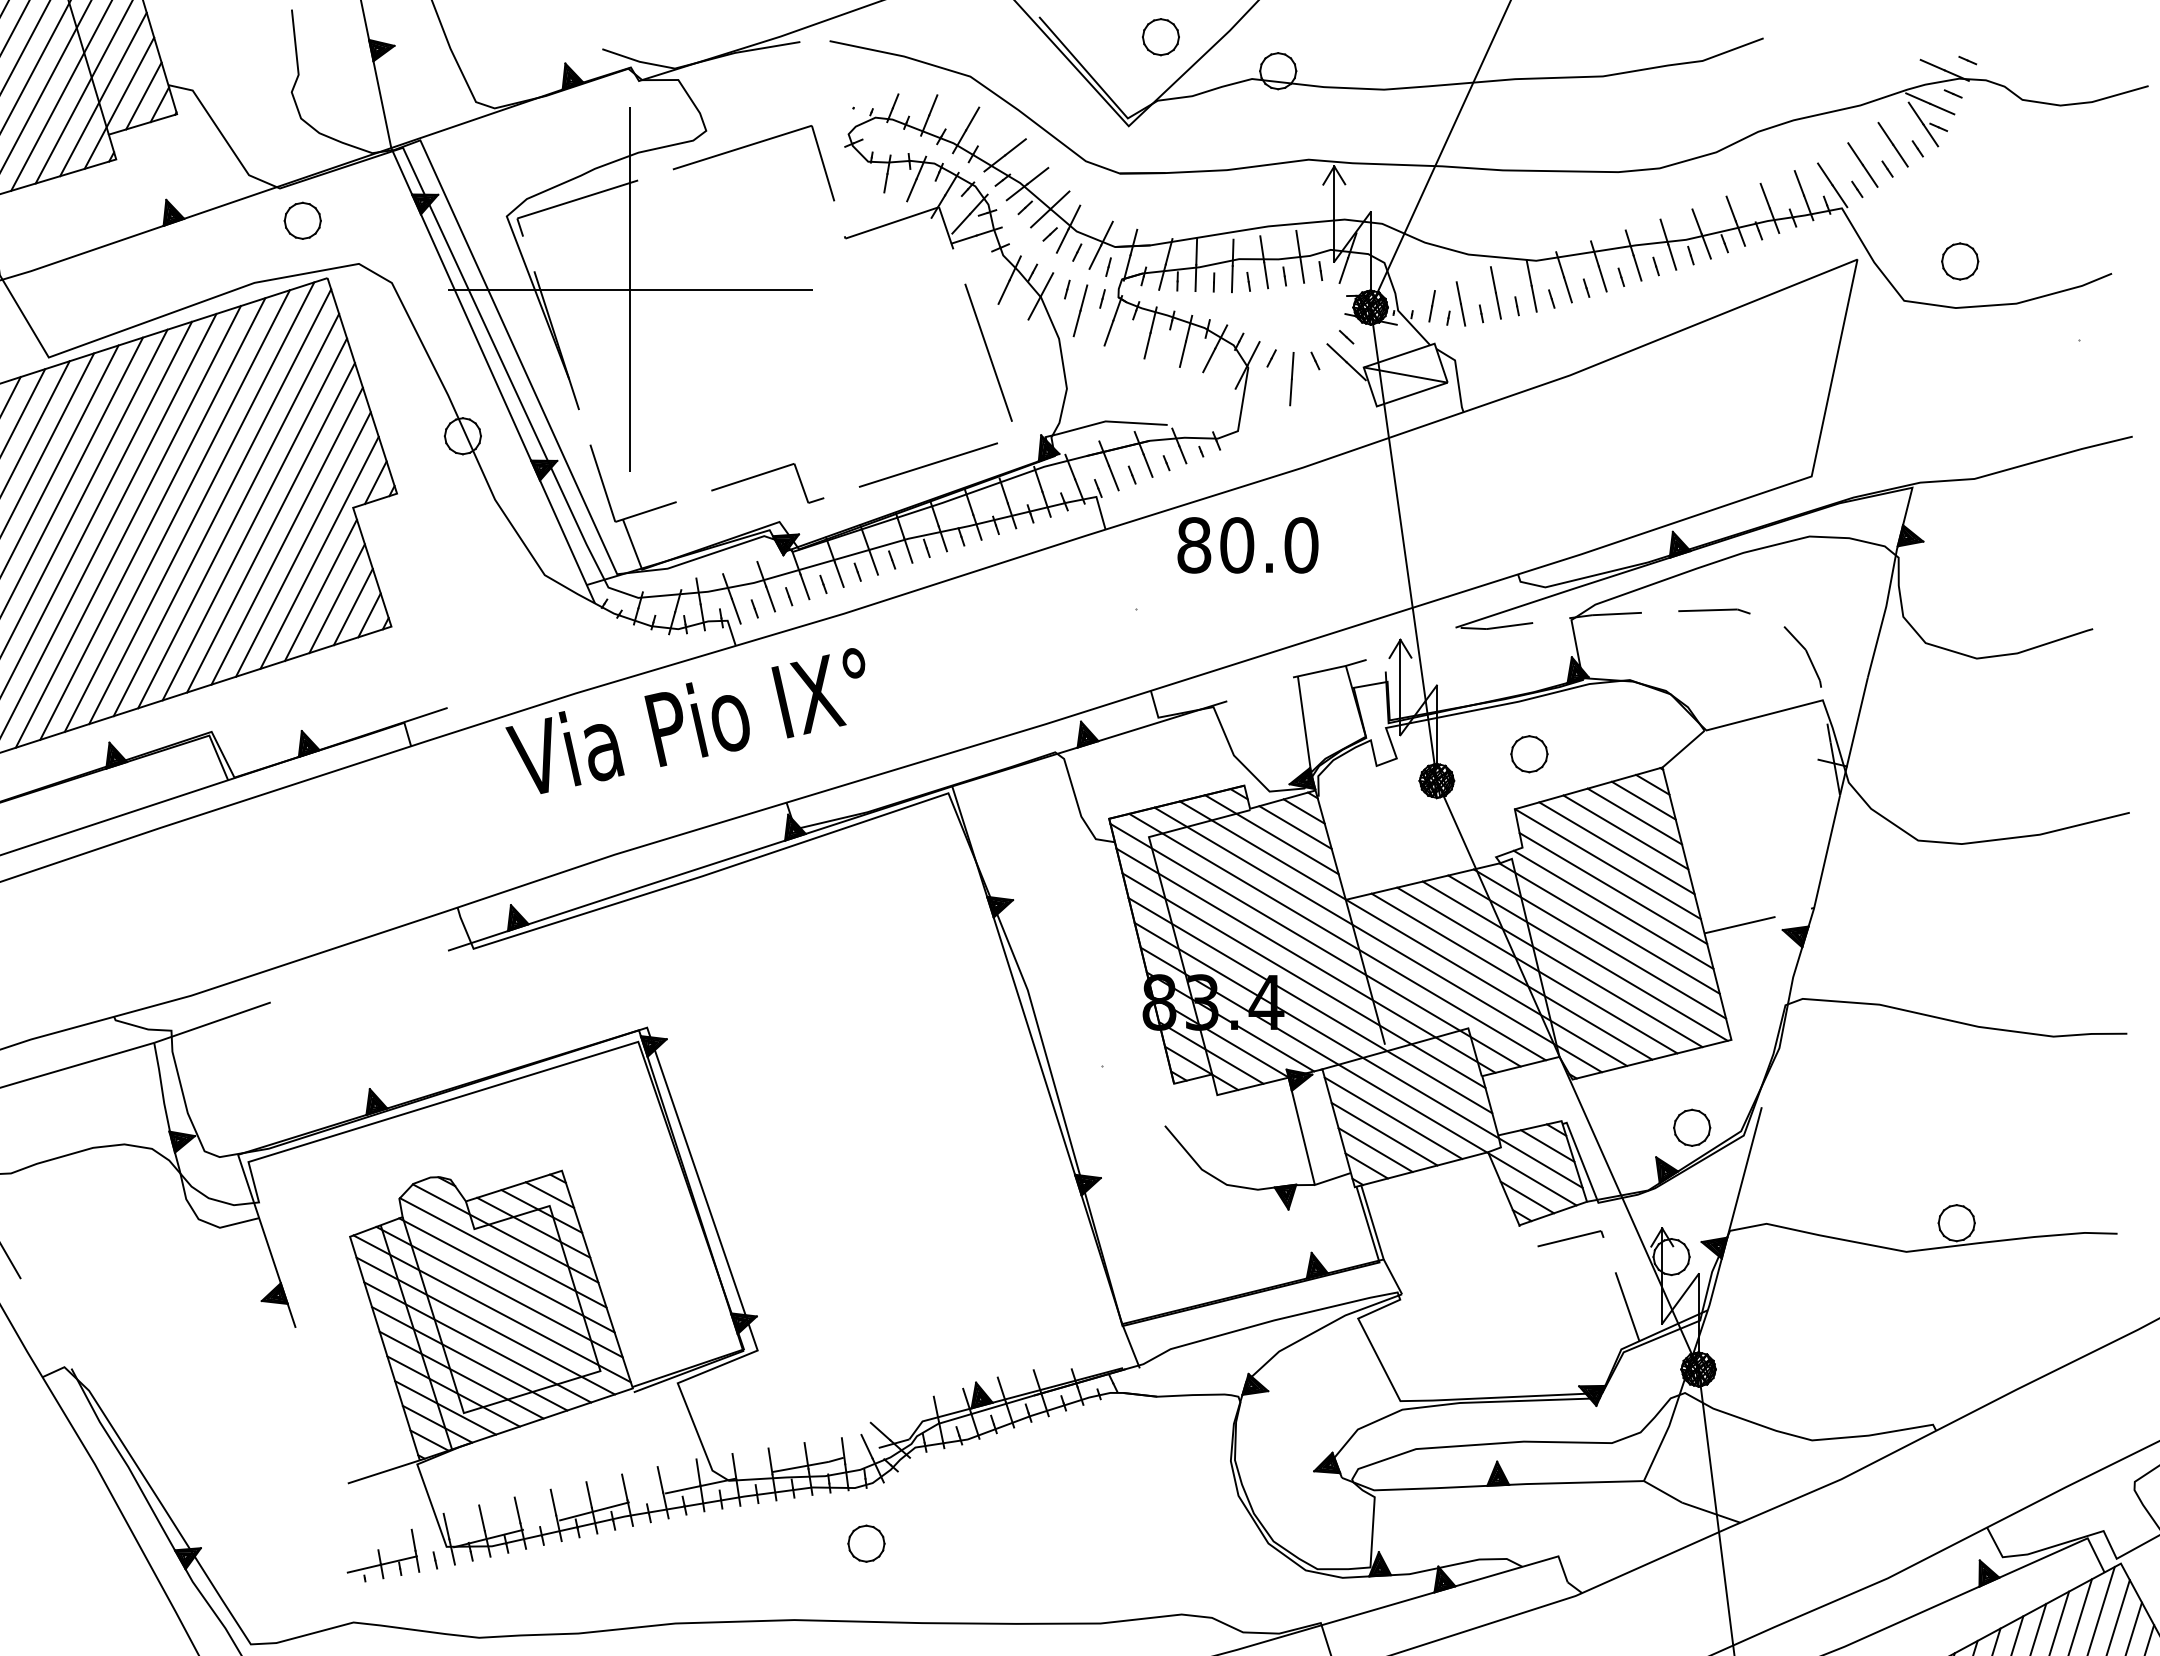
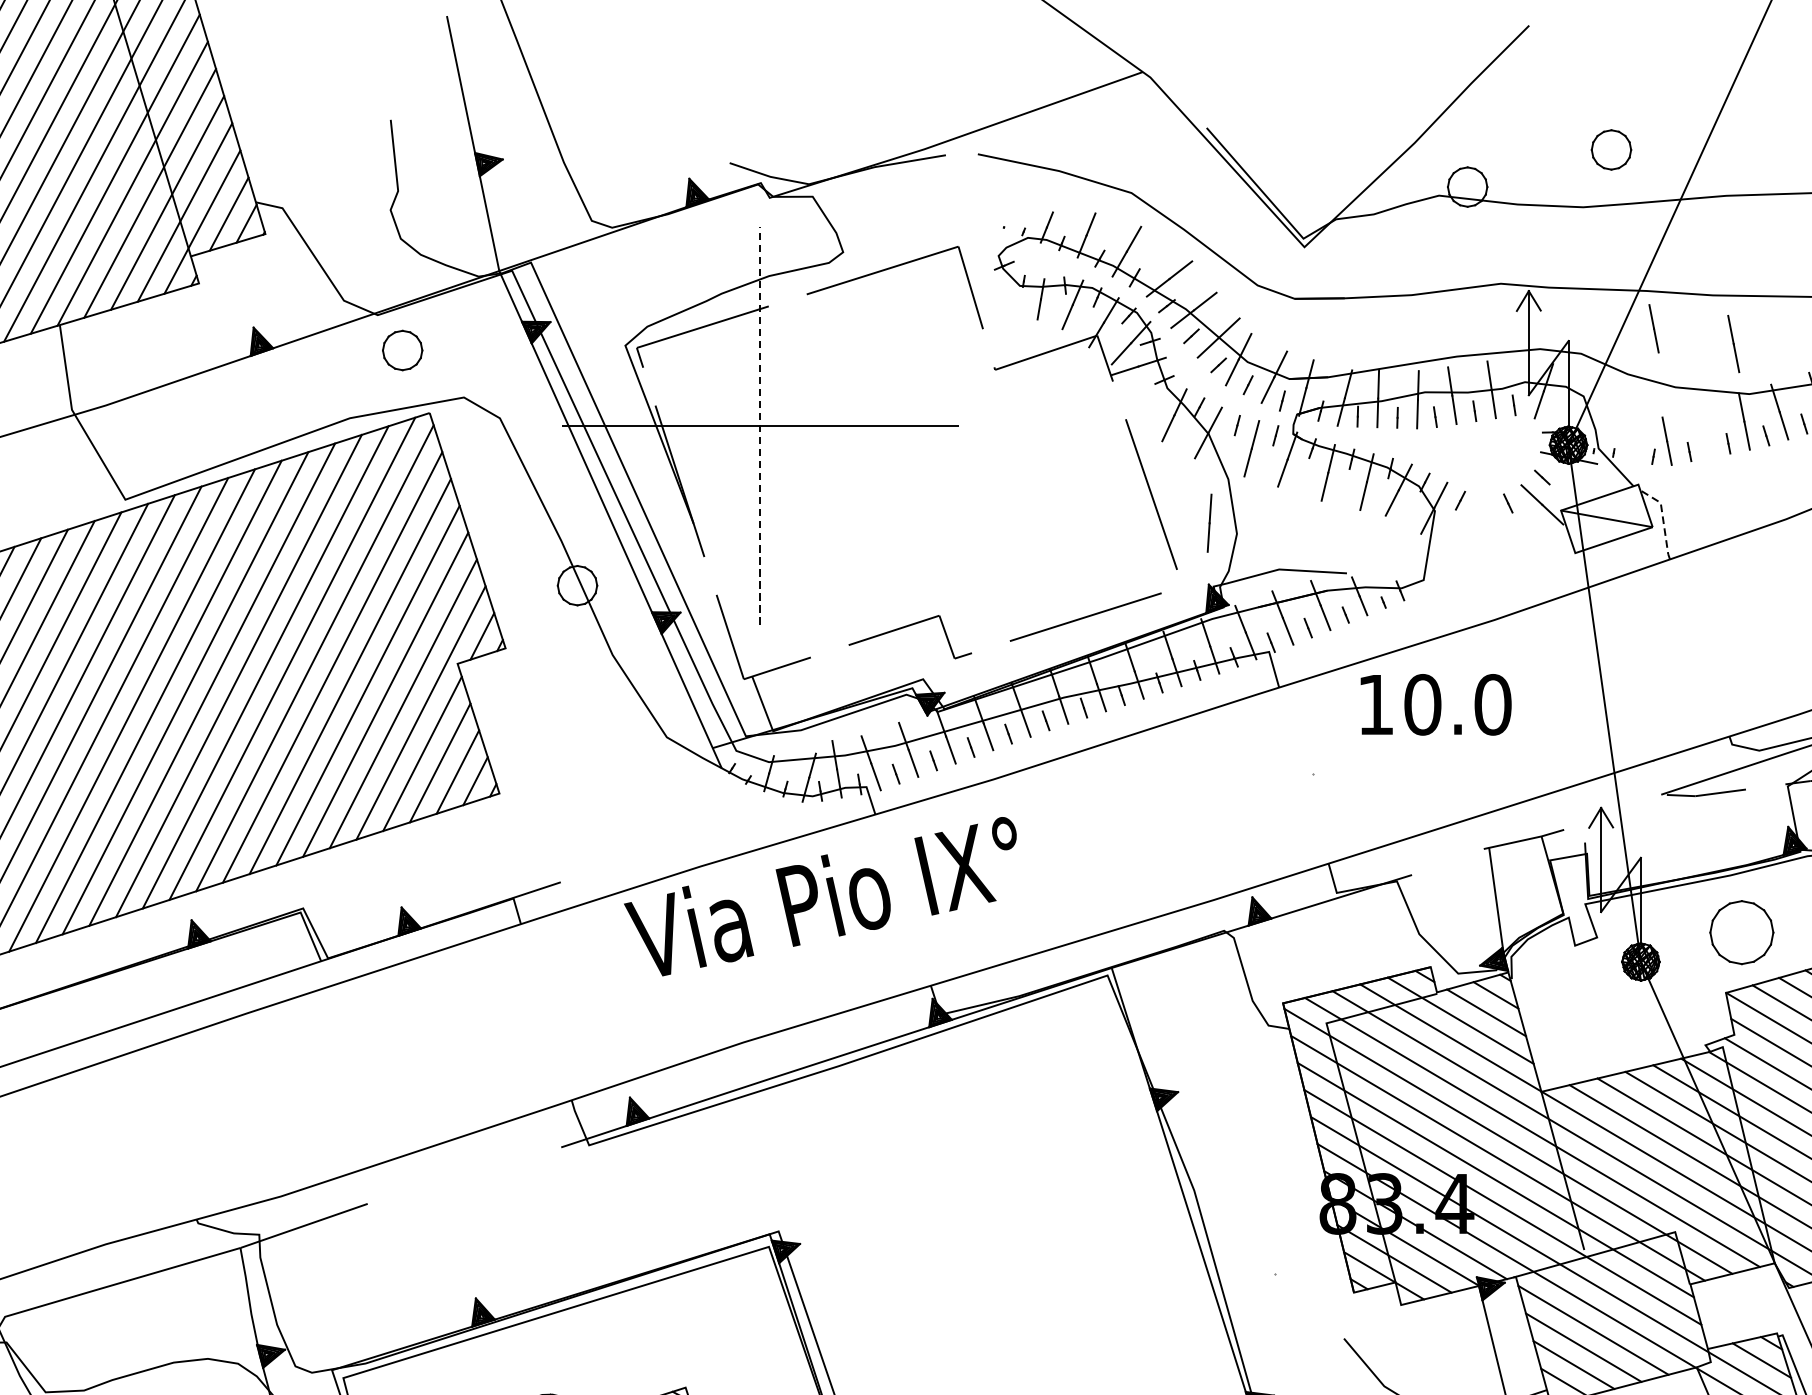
part: (1160, 37) -> (1610, 150), moved
line: (1448, 200) -> (1653, 328), added
line: (630, 289) -> (760, 425), solid -> dashed
line: (1495, 292) -> (1733, 343), moved
line: (1431, 306) -> (1634, 444), removed
line: (1457, 376) -> (1663, 520), solid -> dashed
line: (1291, 379) -> (1209, 523), moved
text: (1194, 545) -> (1376, 704), 80.0 -> 10.0
part: (1529, 754) -> (1741, 933), size x1.6

